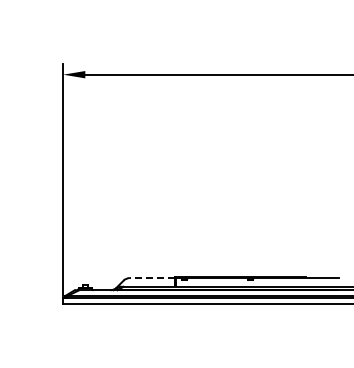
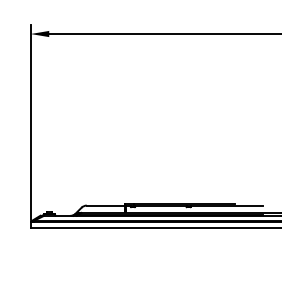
line: (151, 278) -> (105, 205), dashed -> solid

